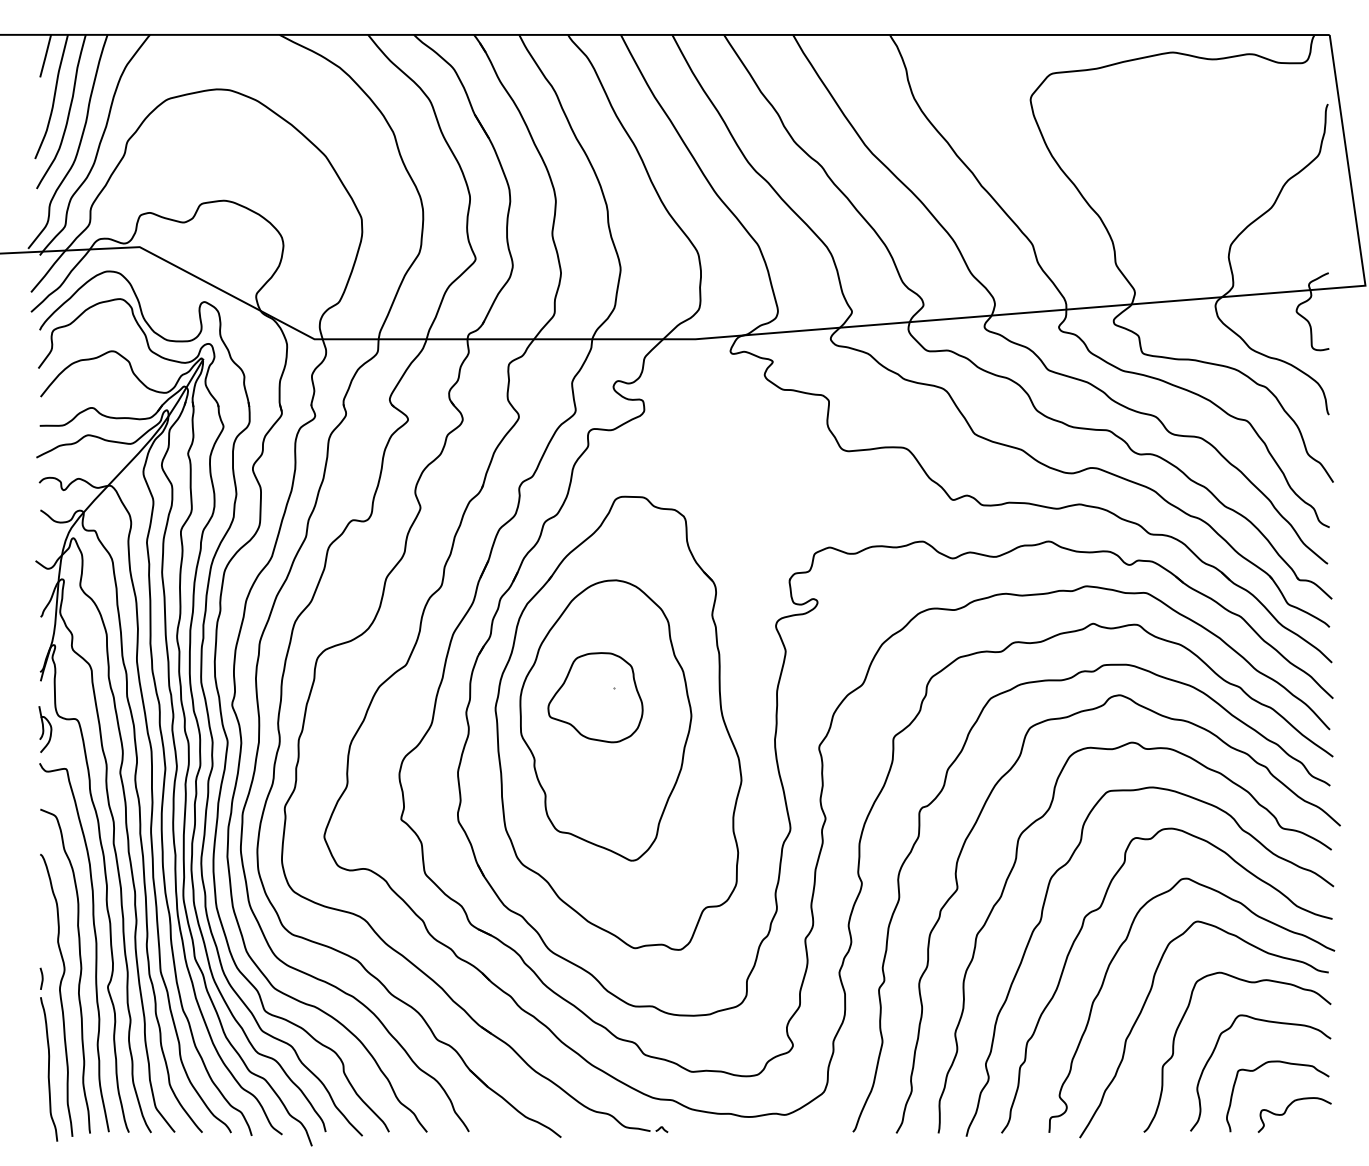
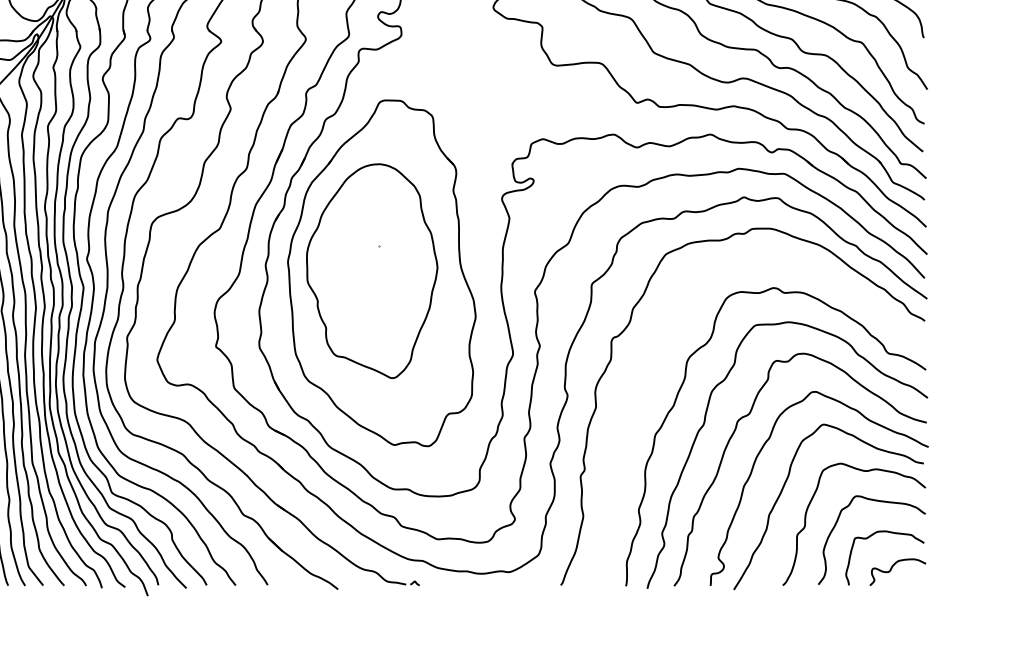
part: (595, 697) -> (364, 253), removed
curve: (958, 888) -> (641, 399), removed

